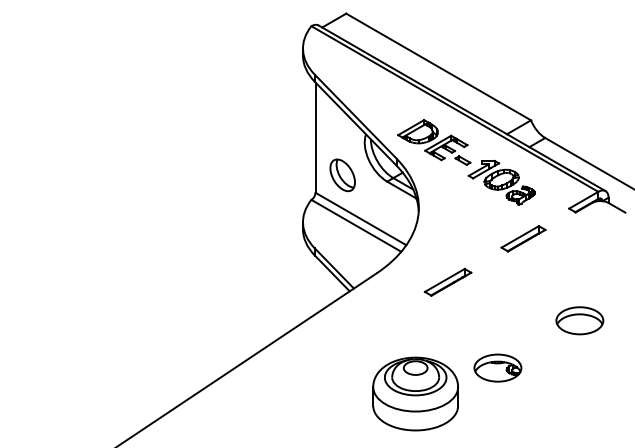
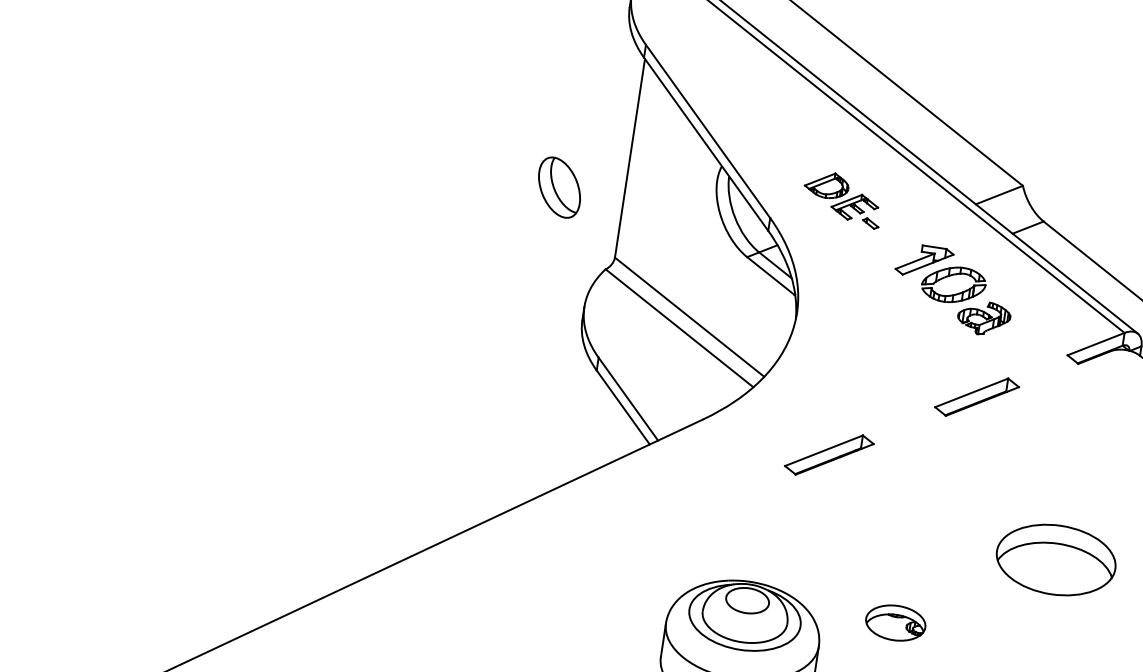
part: (434, 142) -> (842, 199), size x0.6
part: (342, 175) -> (559, 187), moved
part: (579, 320) -> (1055, 559), size x1.4
part: (497, 367) -> (895, 621), size x0.7

